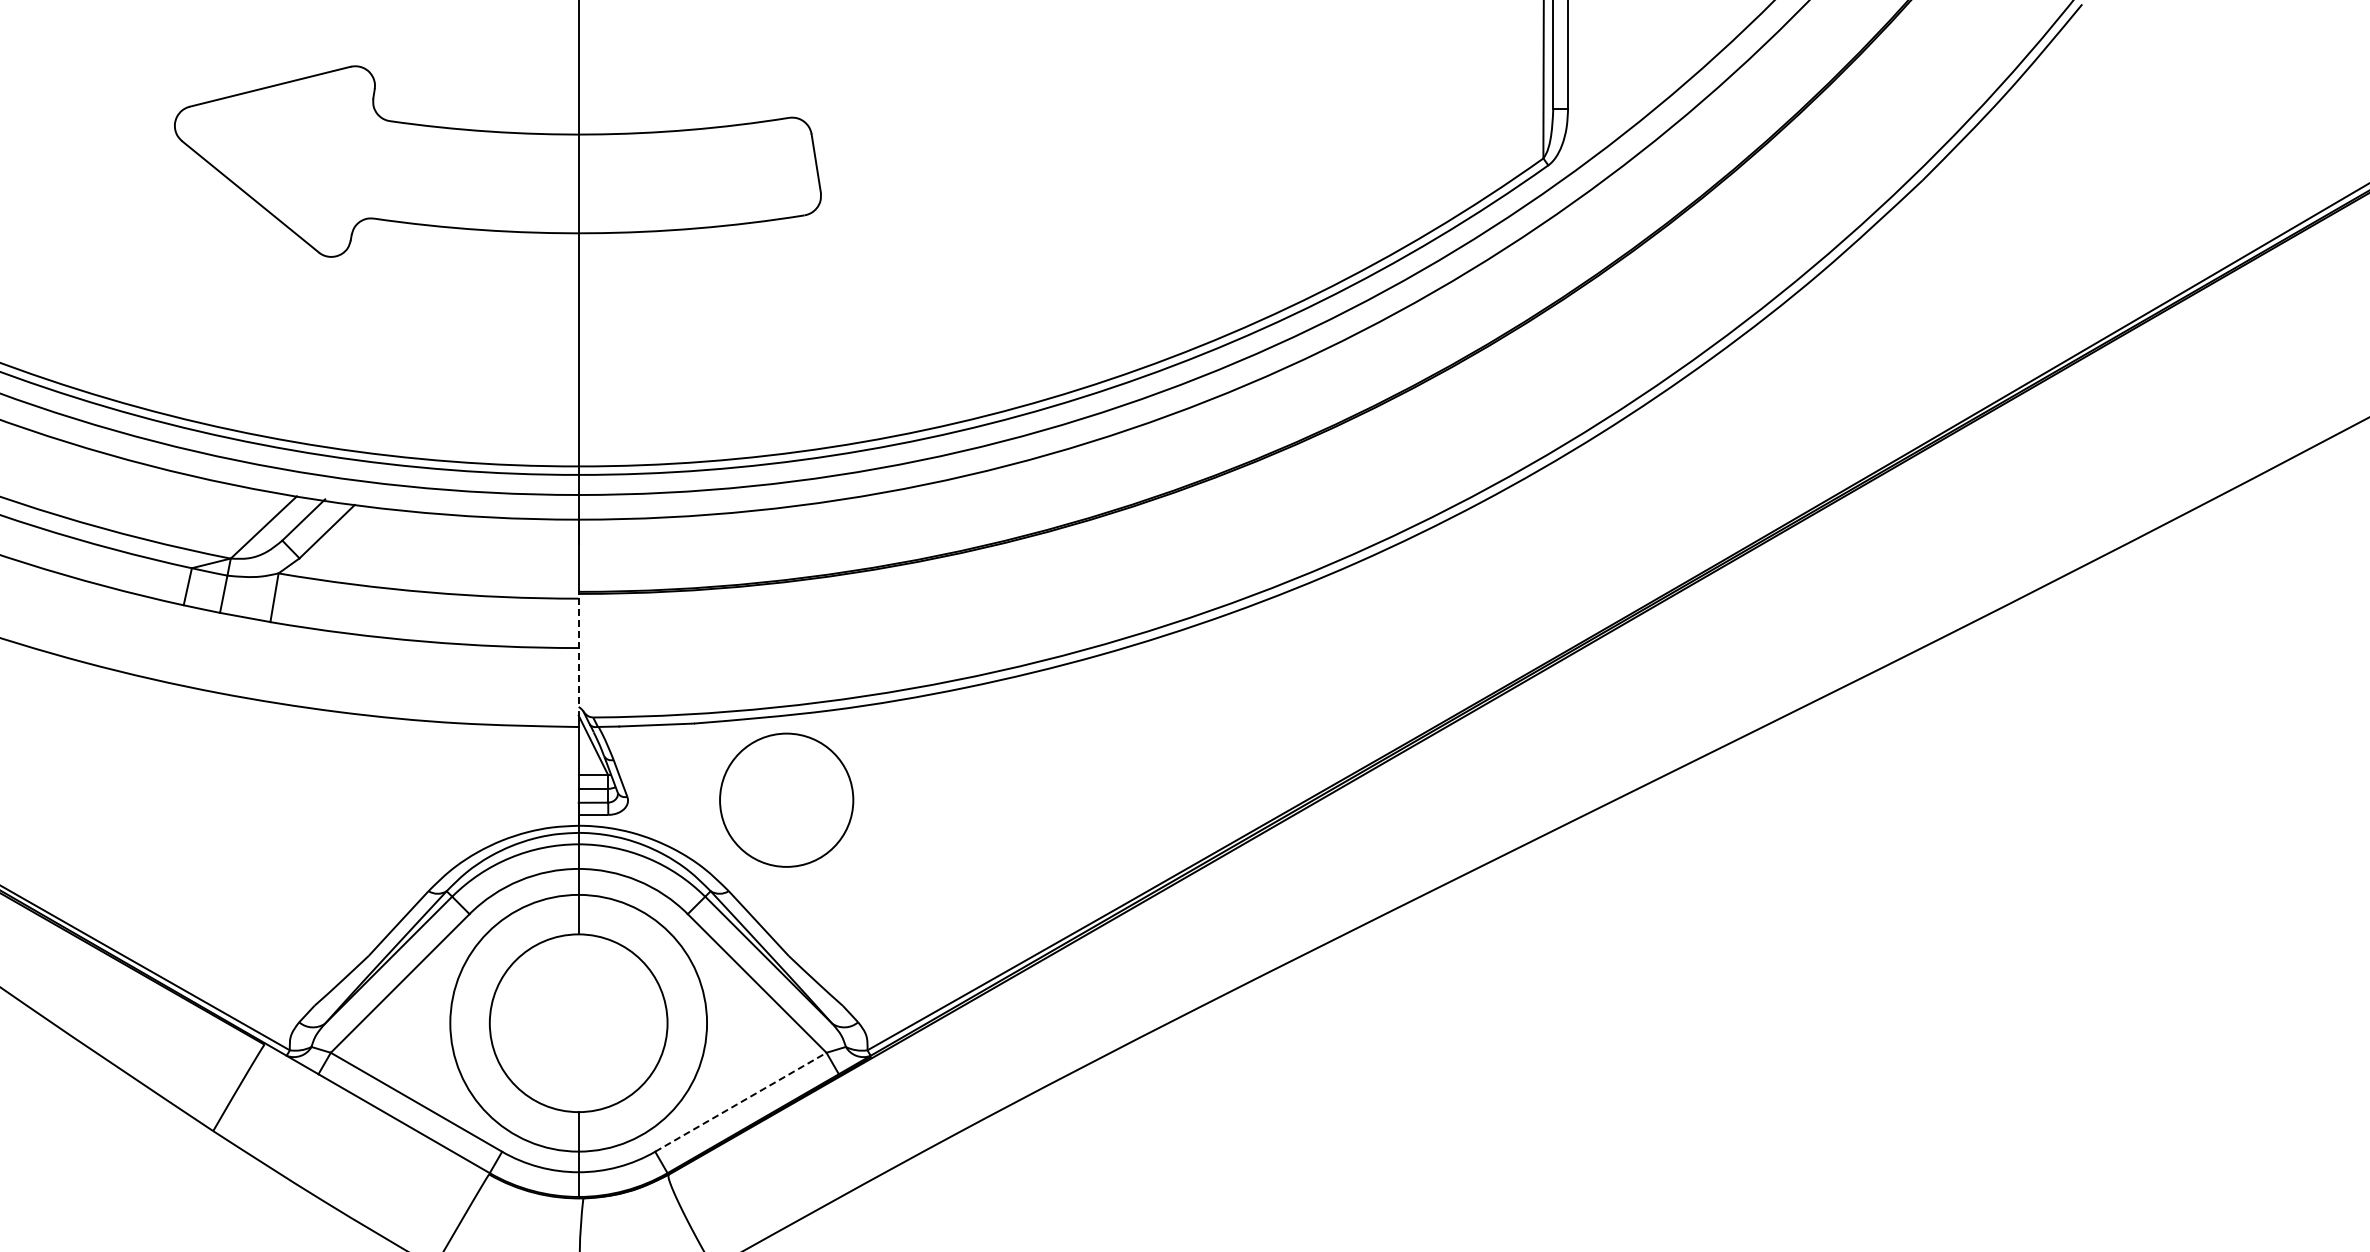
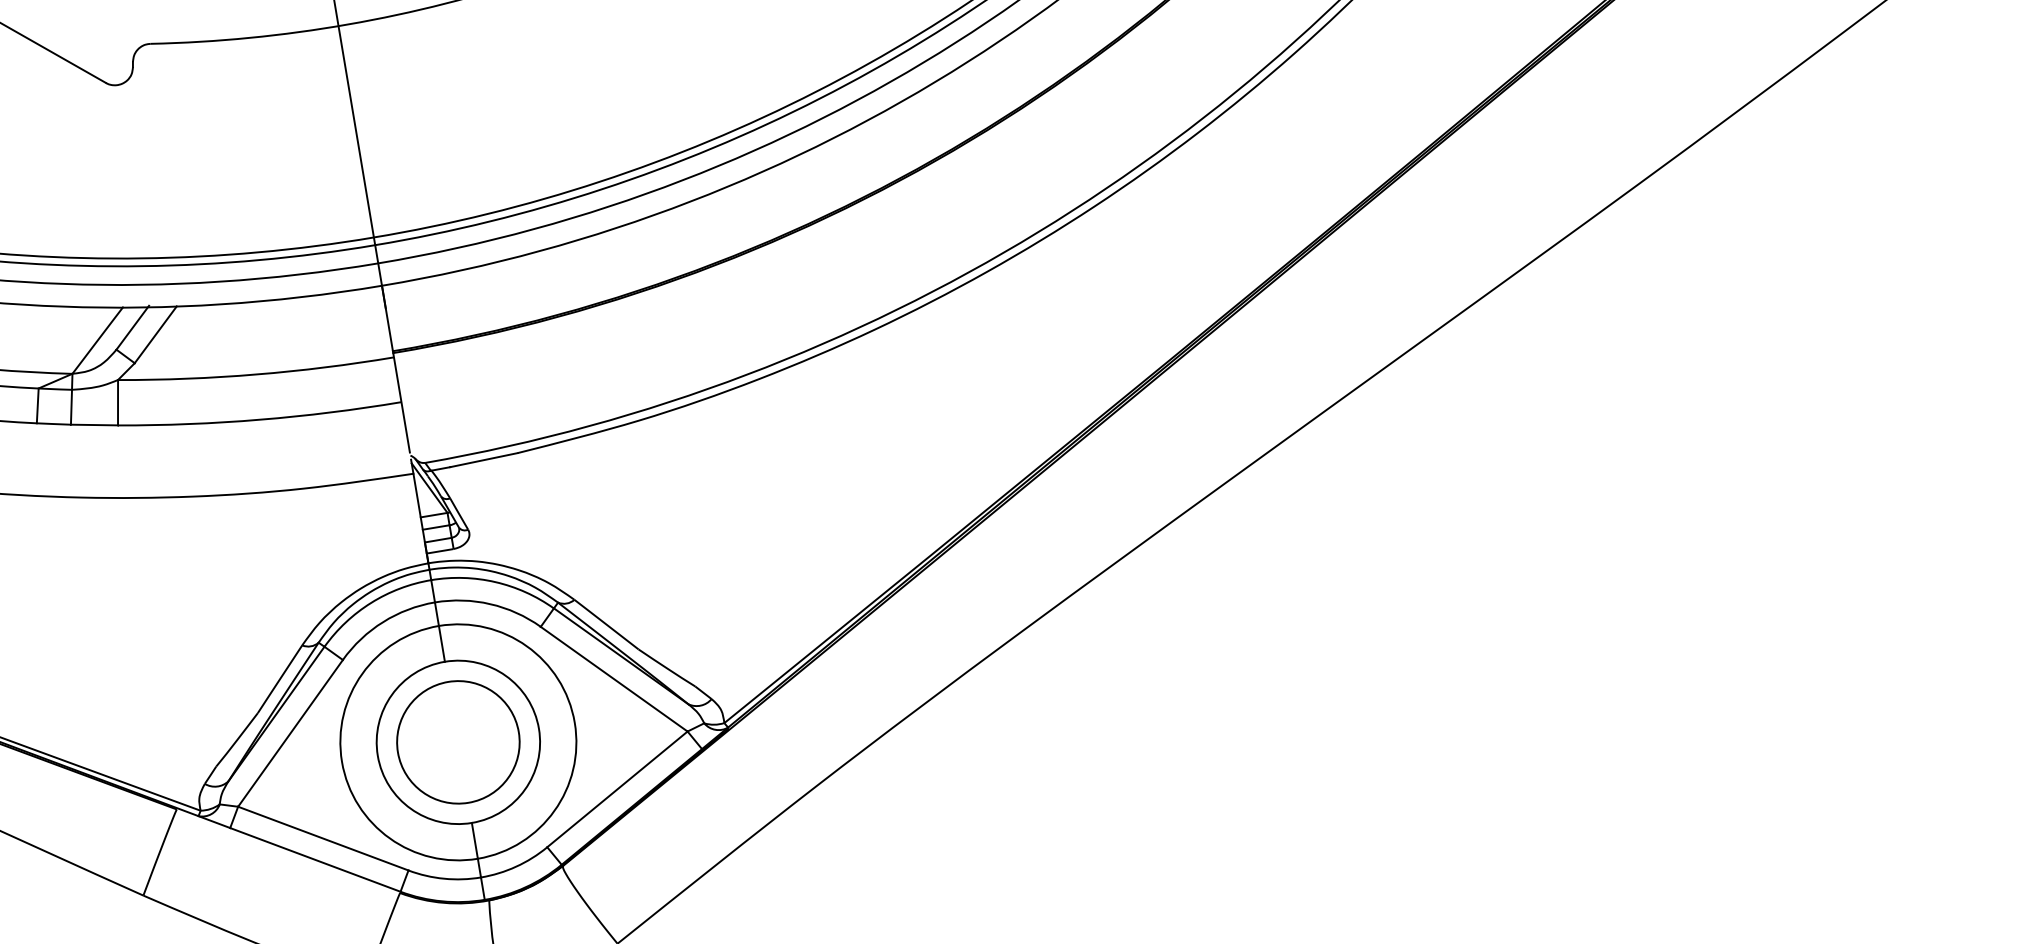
line: (578, 648) -> (401, 402), dashed -> solid
circle: (786, 799) -> (458, 741), moved
line: (740, 1102) -> (617, 789), dashed -> solid

